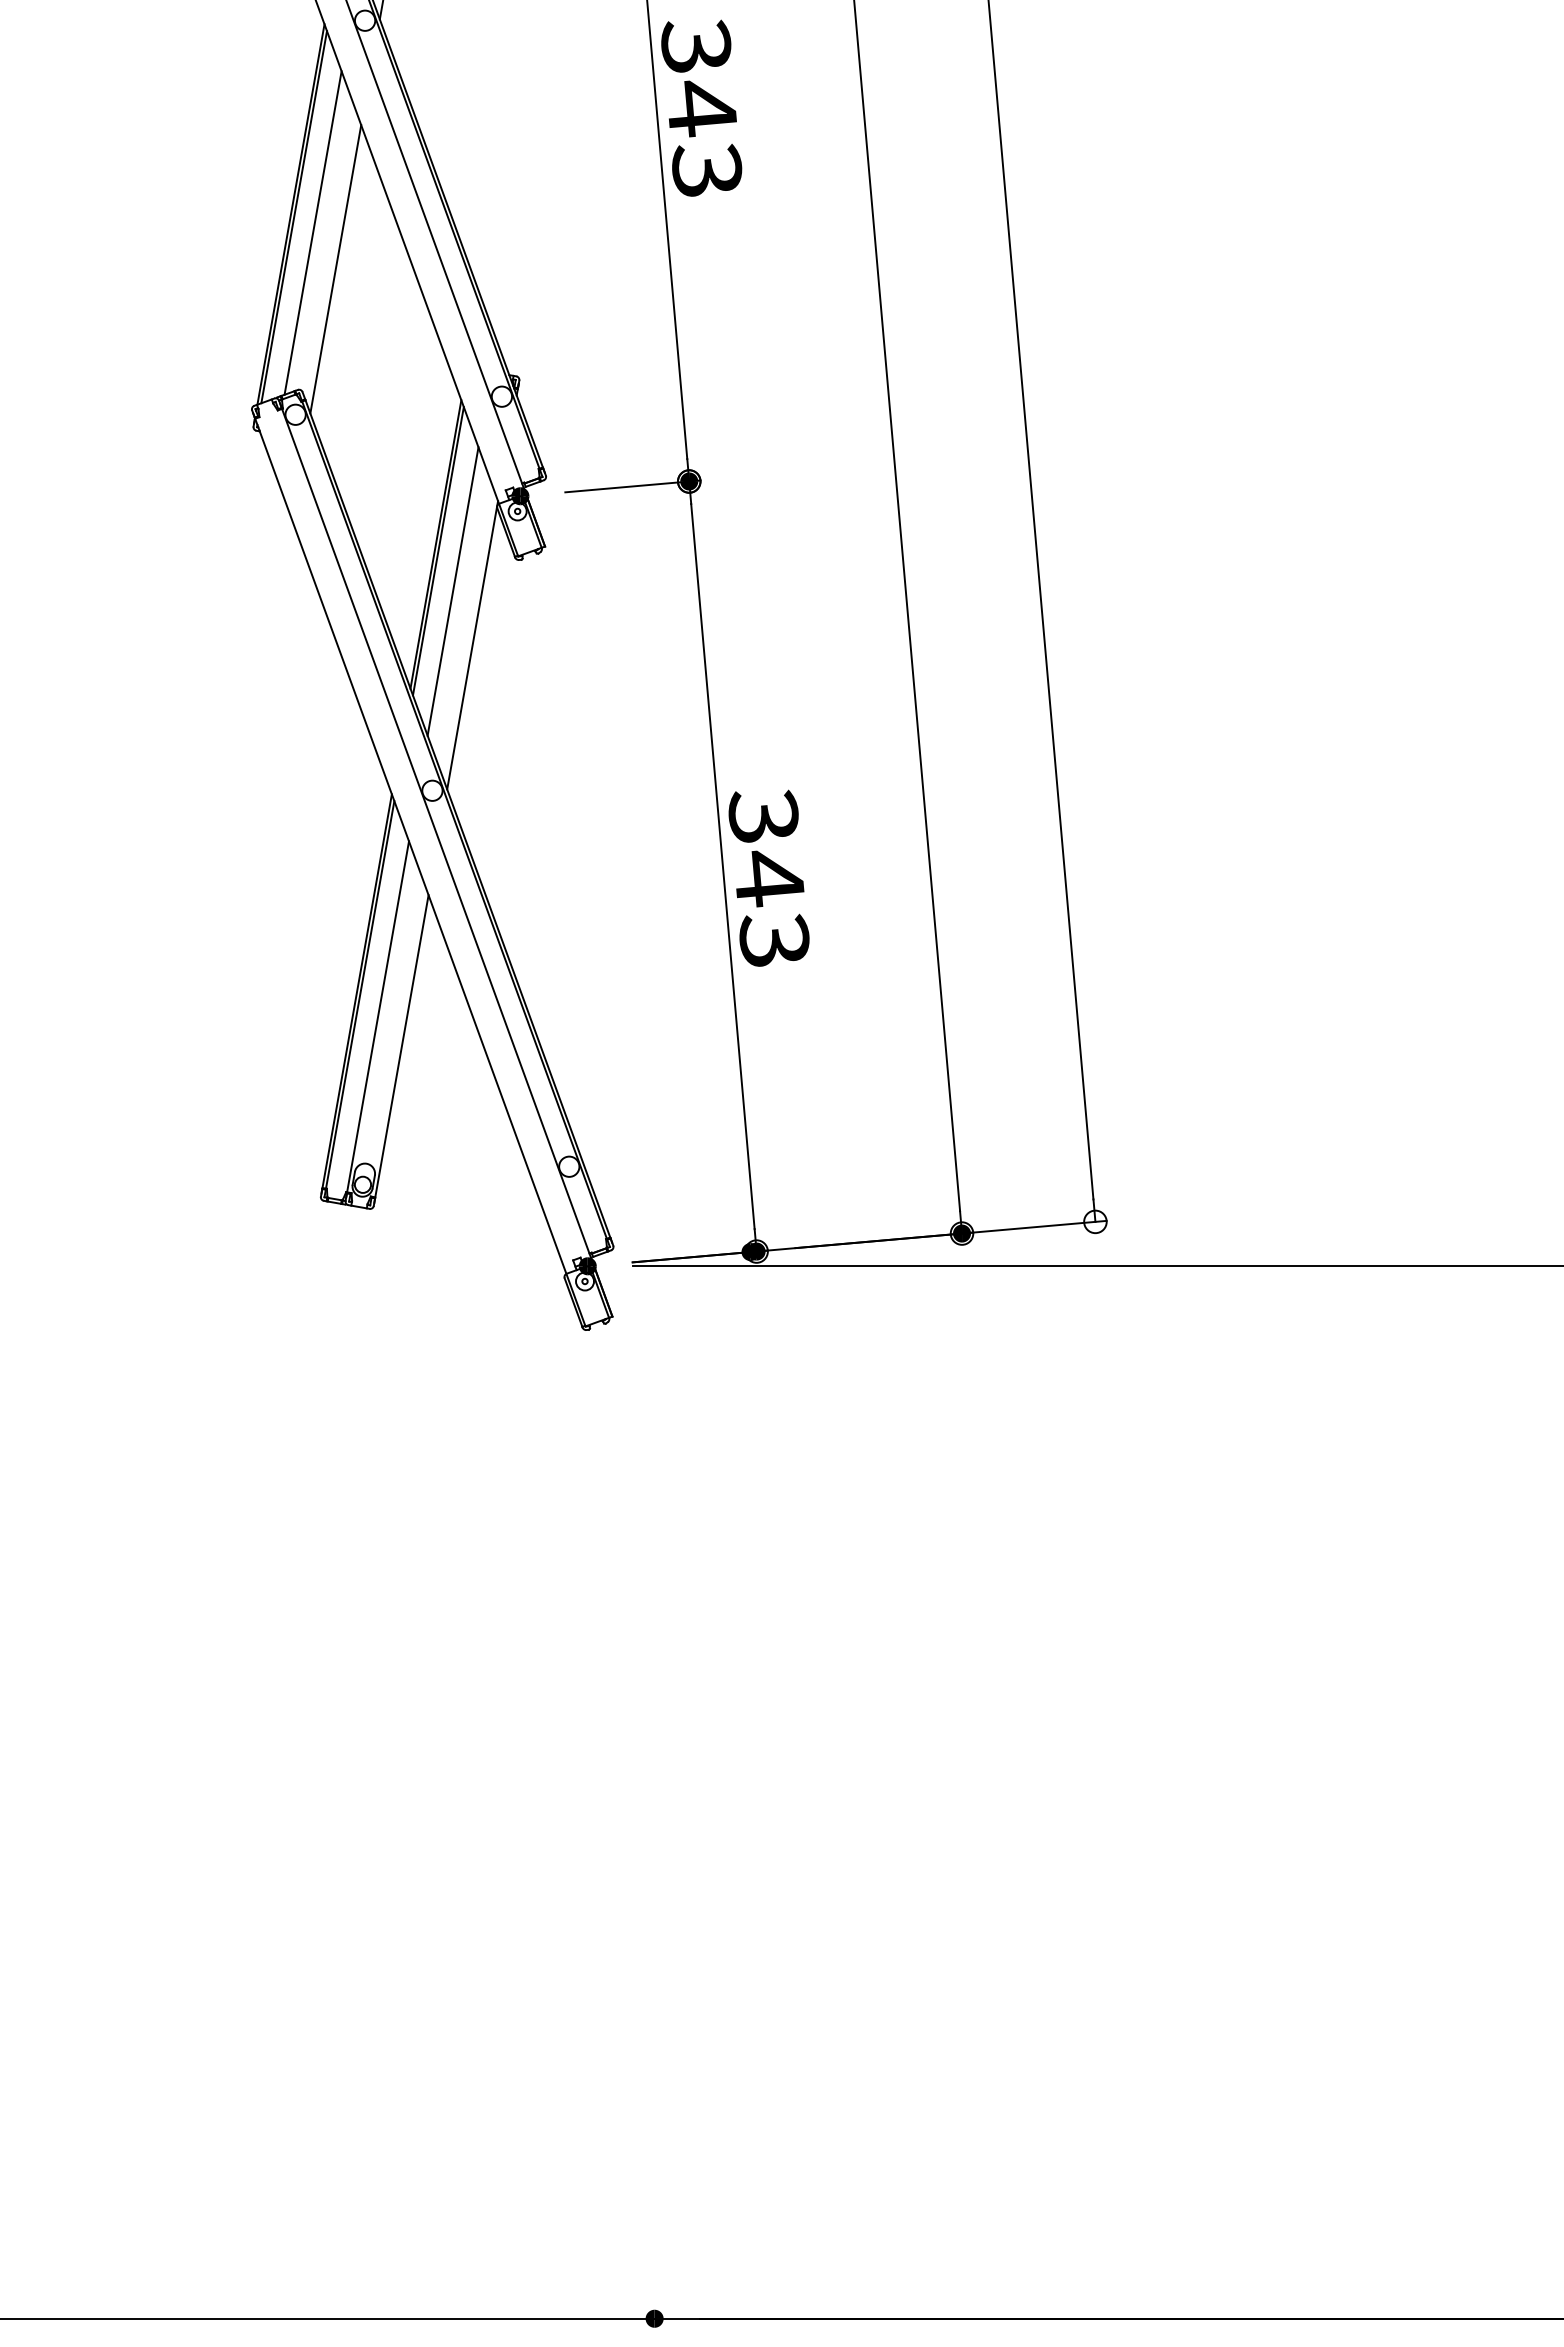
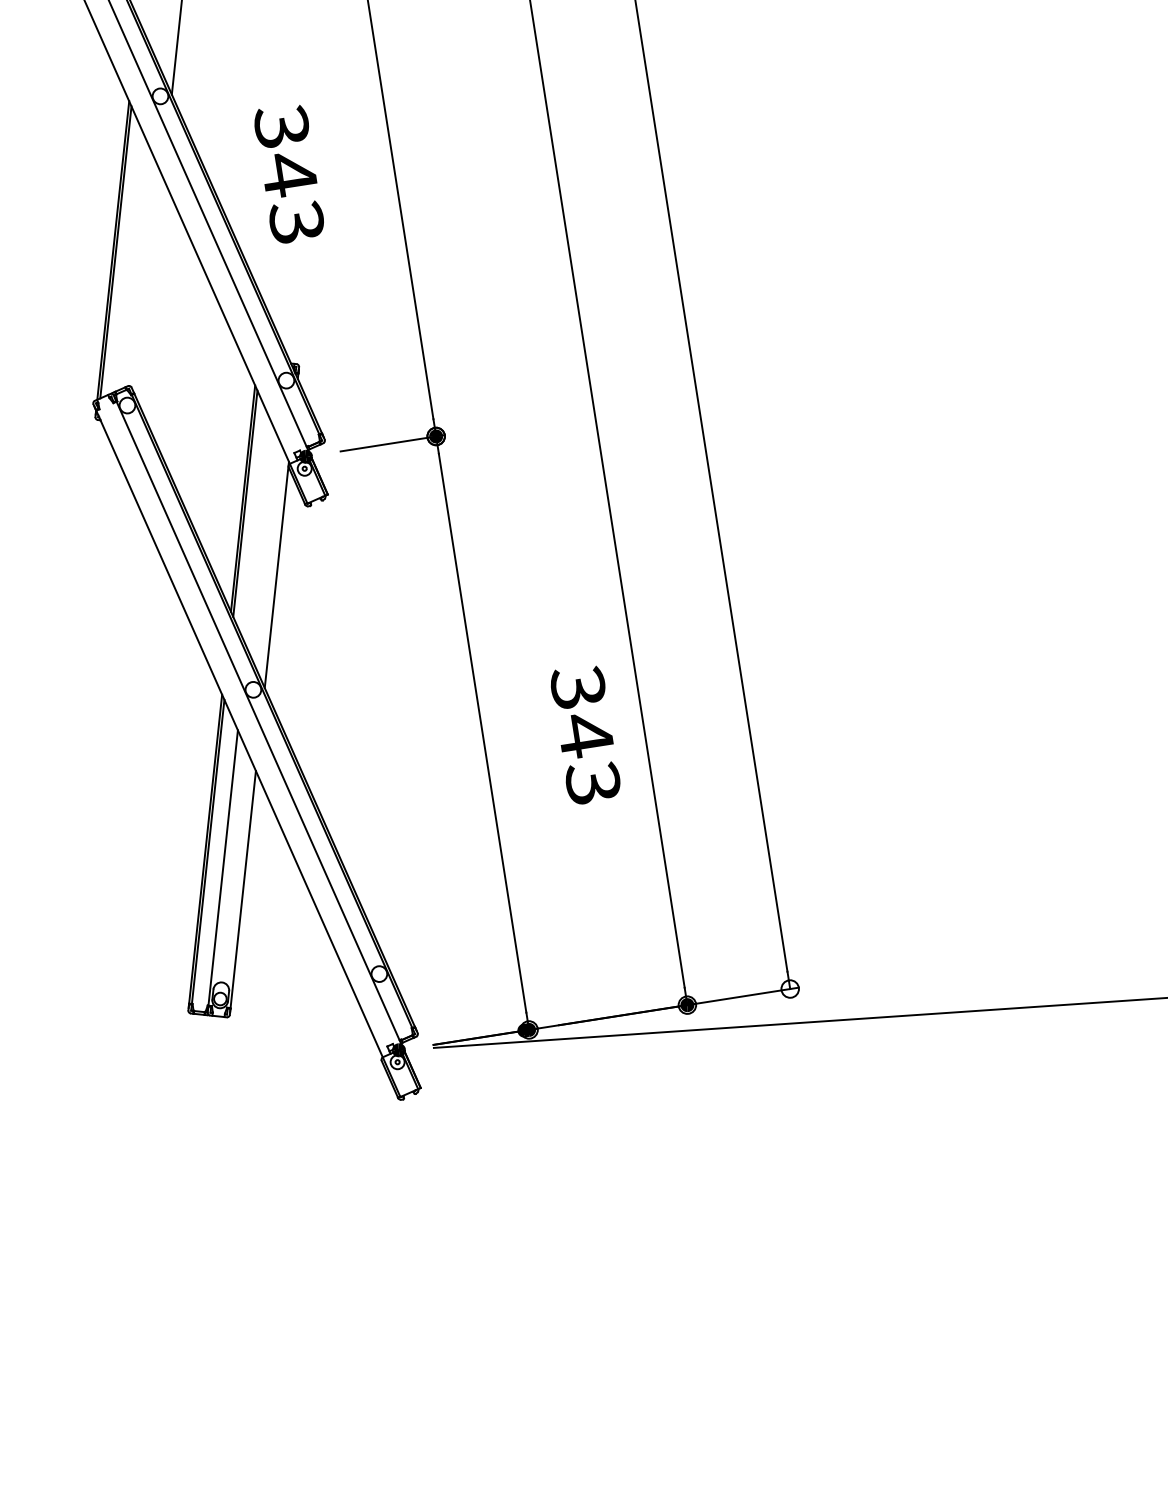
text: (701, 107) -> (289, 173), moved
line: (312, 232) -> (130, 263), removed
line: (335, 269) -> (150, 290), removed
line: (452, 591) -> (258, 534), removed
text: (768, 877) -> (585, 734), moved

